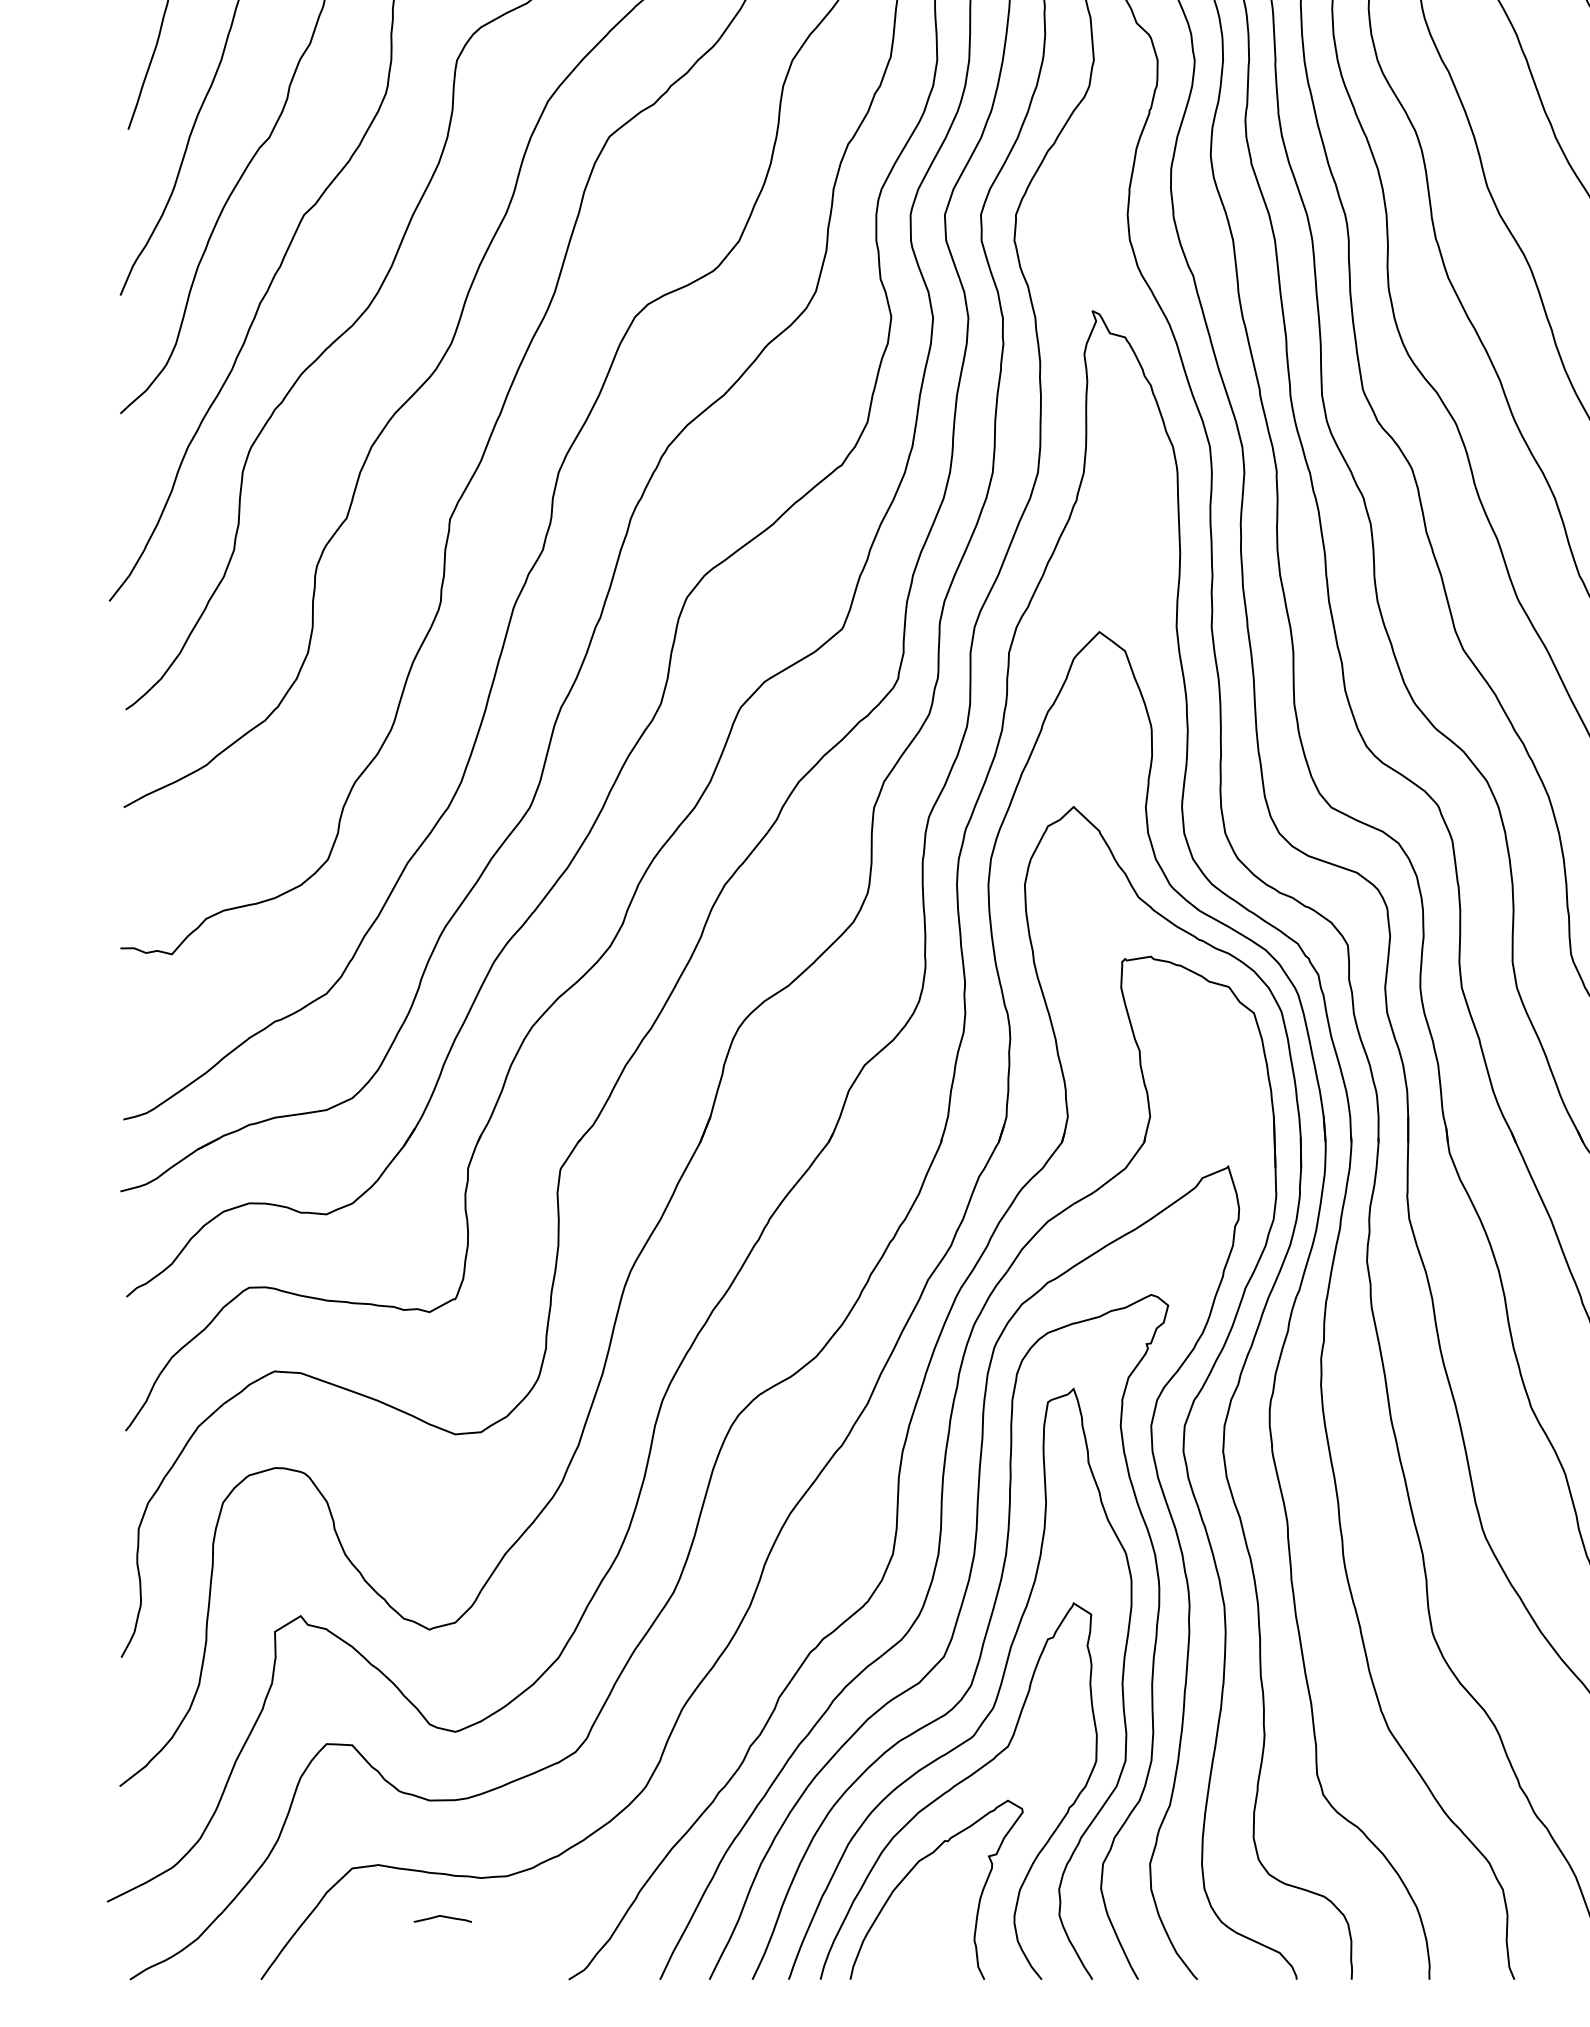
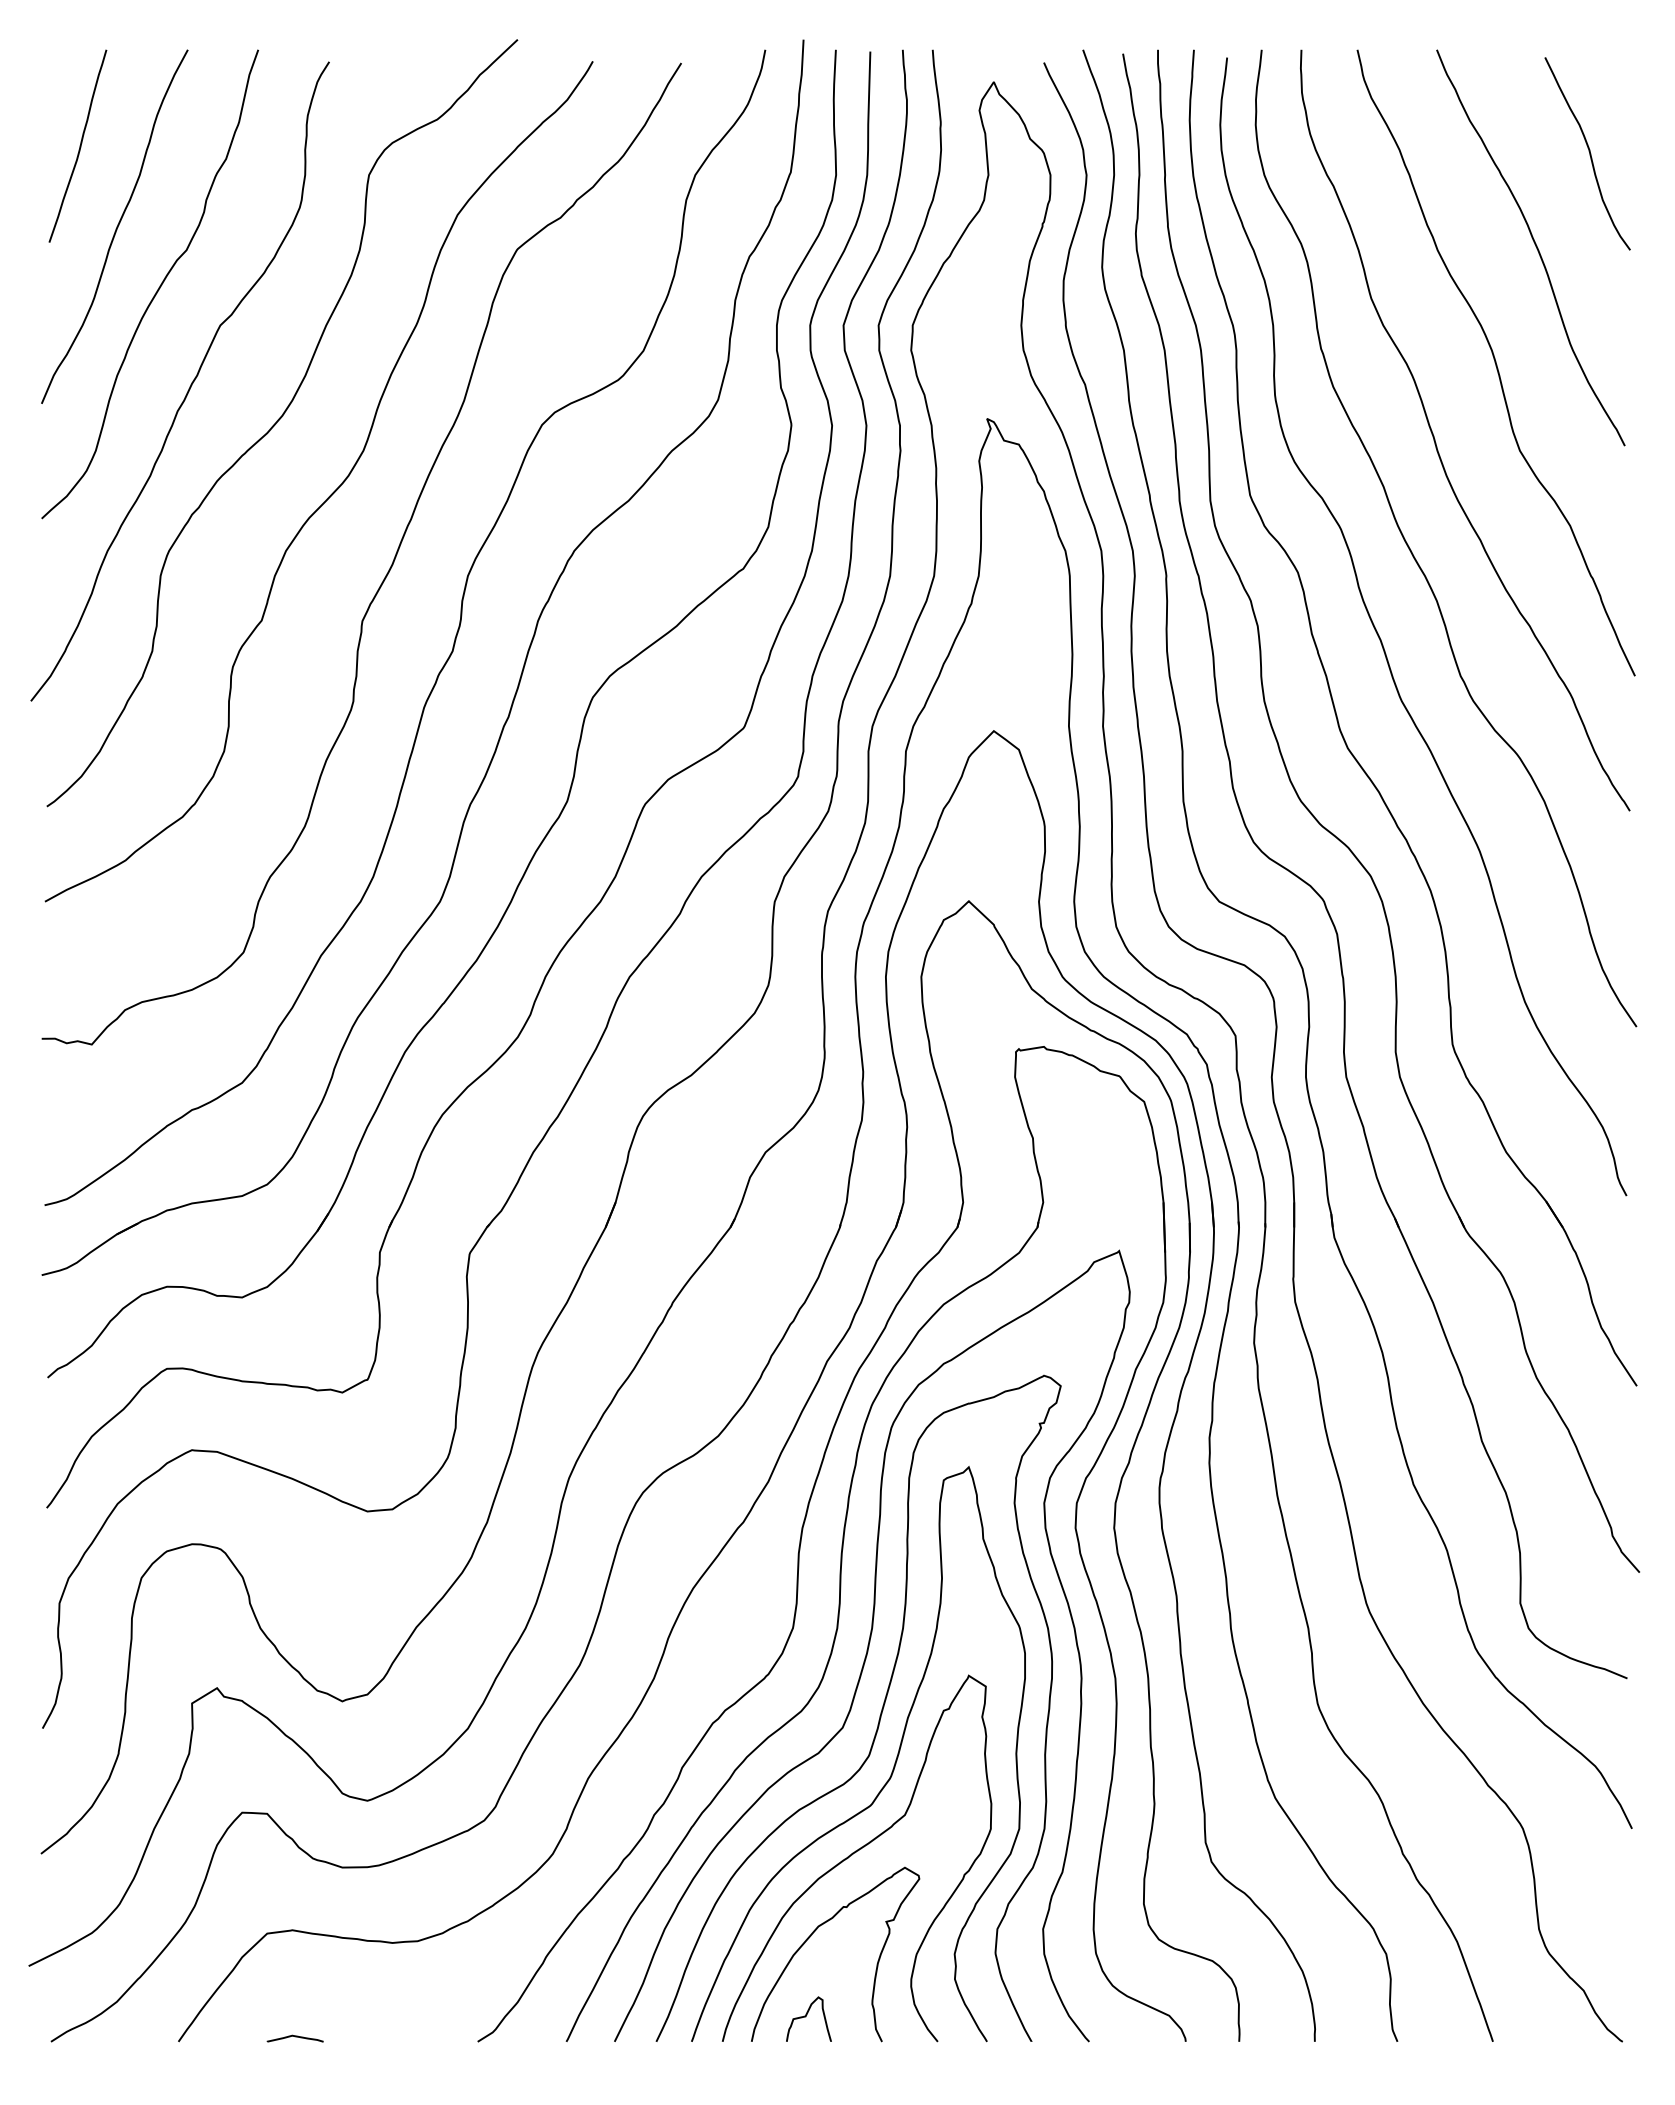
curve: (443, 1917) -> (295, 2037), moved
curve: (906, 1953) -> (806, 2016), added

